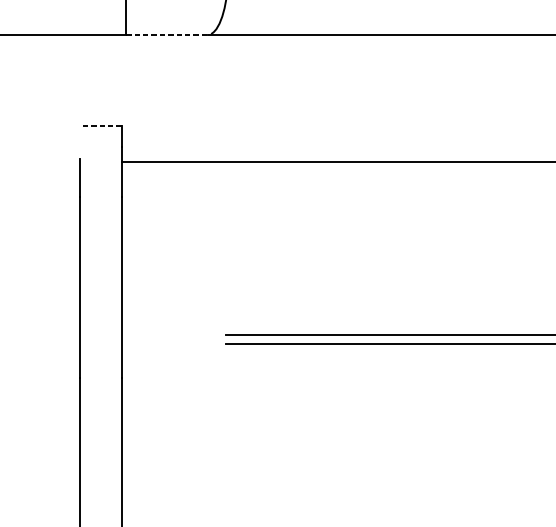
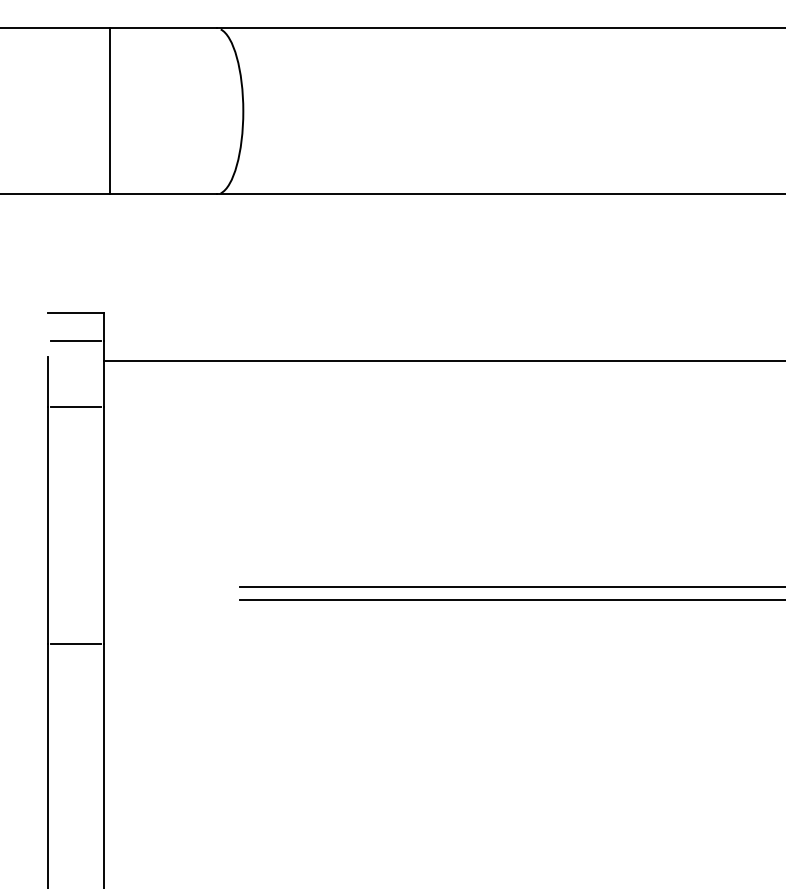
line: (167, 34) -> (163, 194), dashed -> solid
line: (100, 125) -> (76, 313), dashed -> solid
line: (100, 146) -> (75, 340), added
line: (100, 196) -> (75, 406), added
line: (100, 377) -> (75, 643), added

